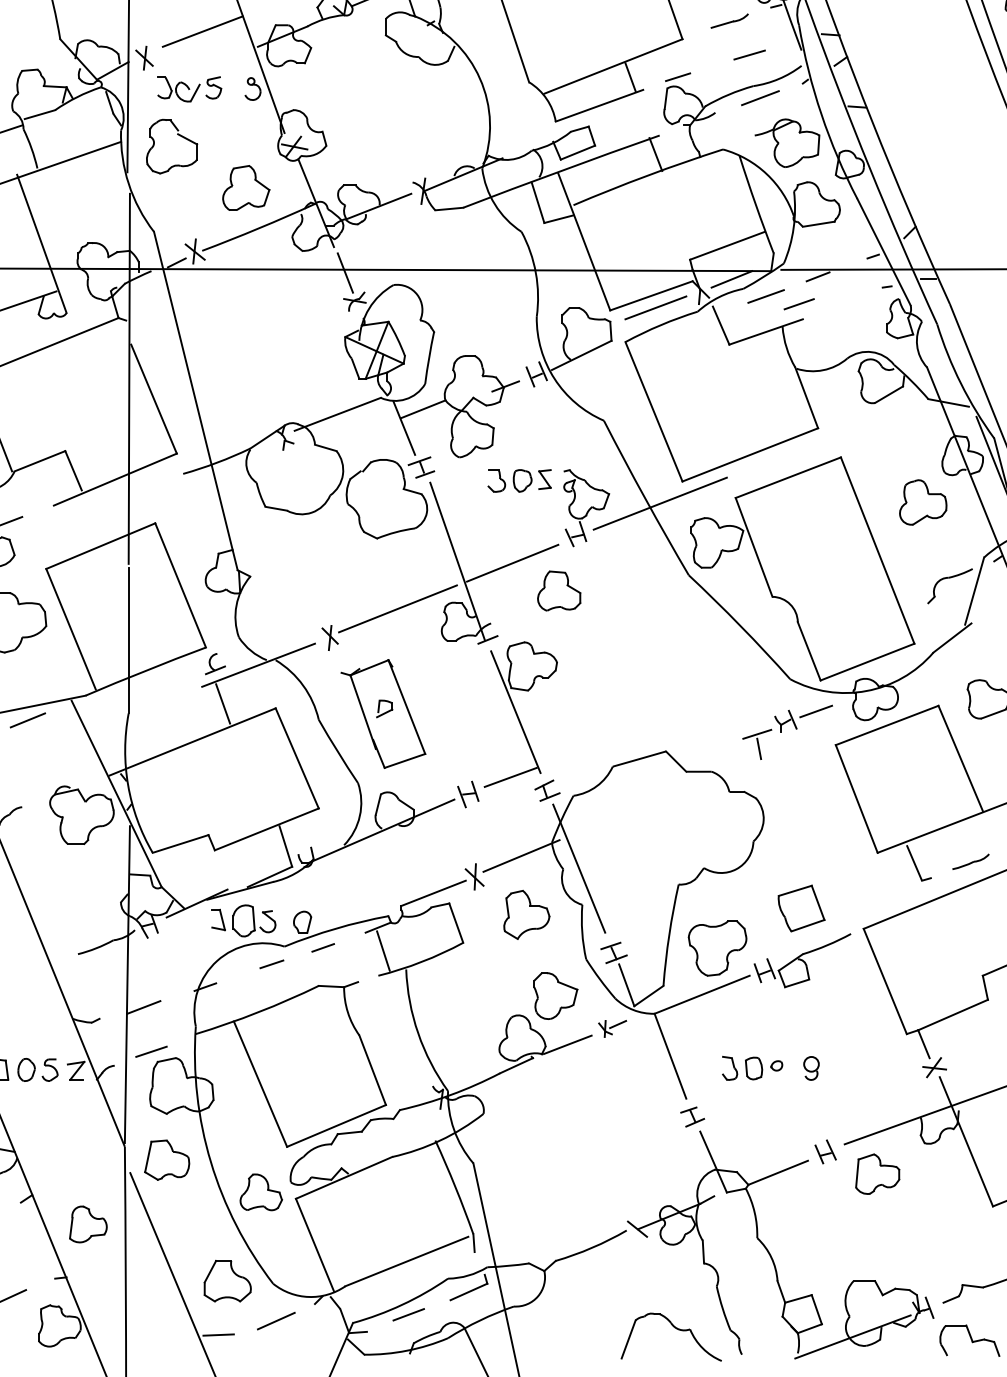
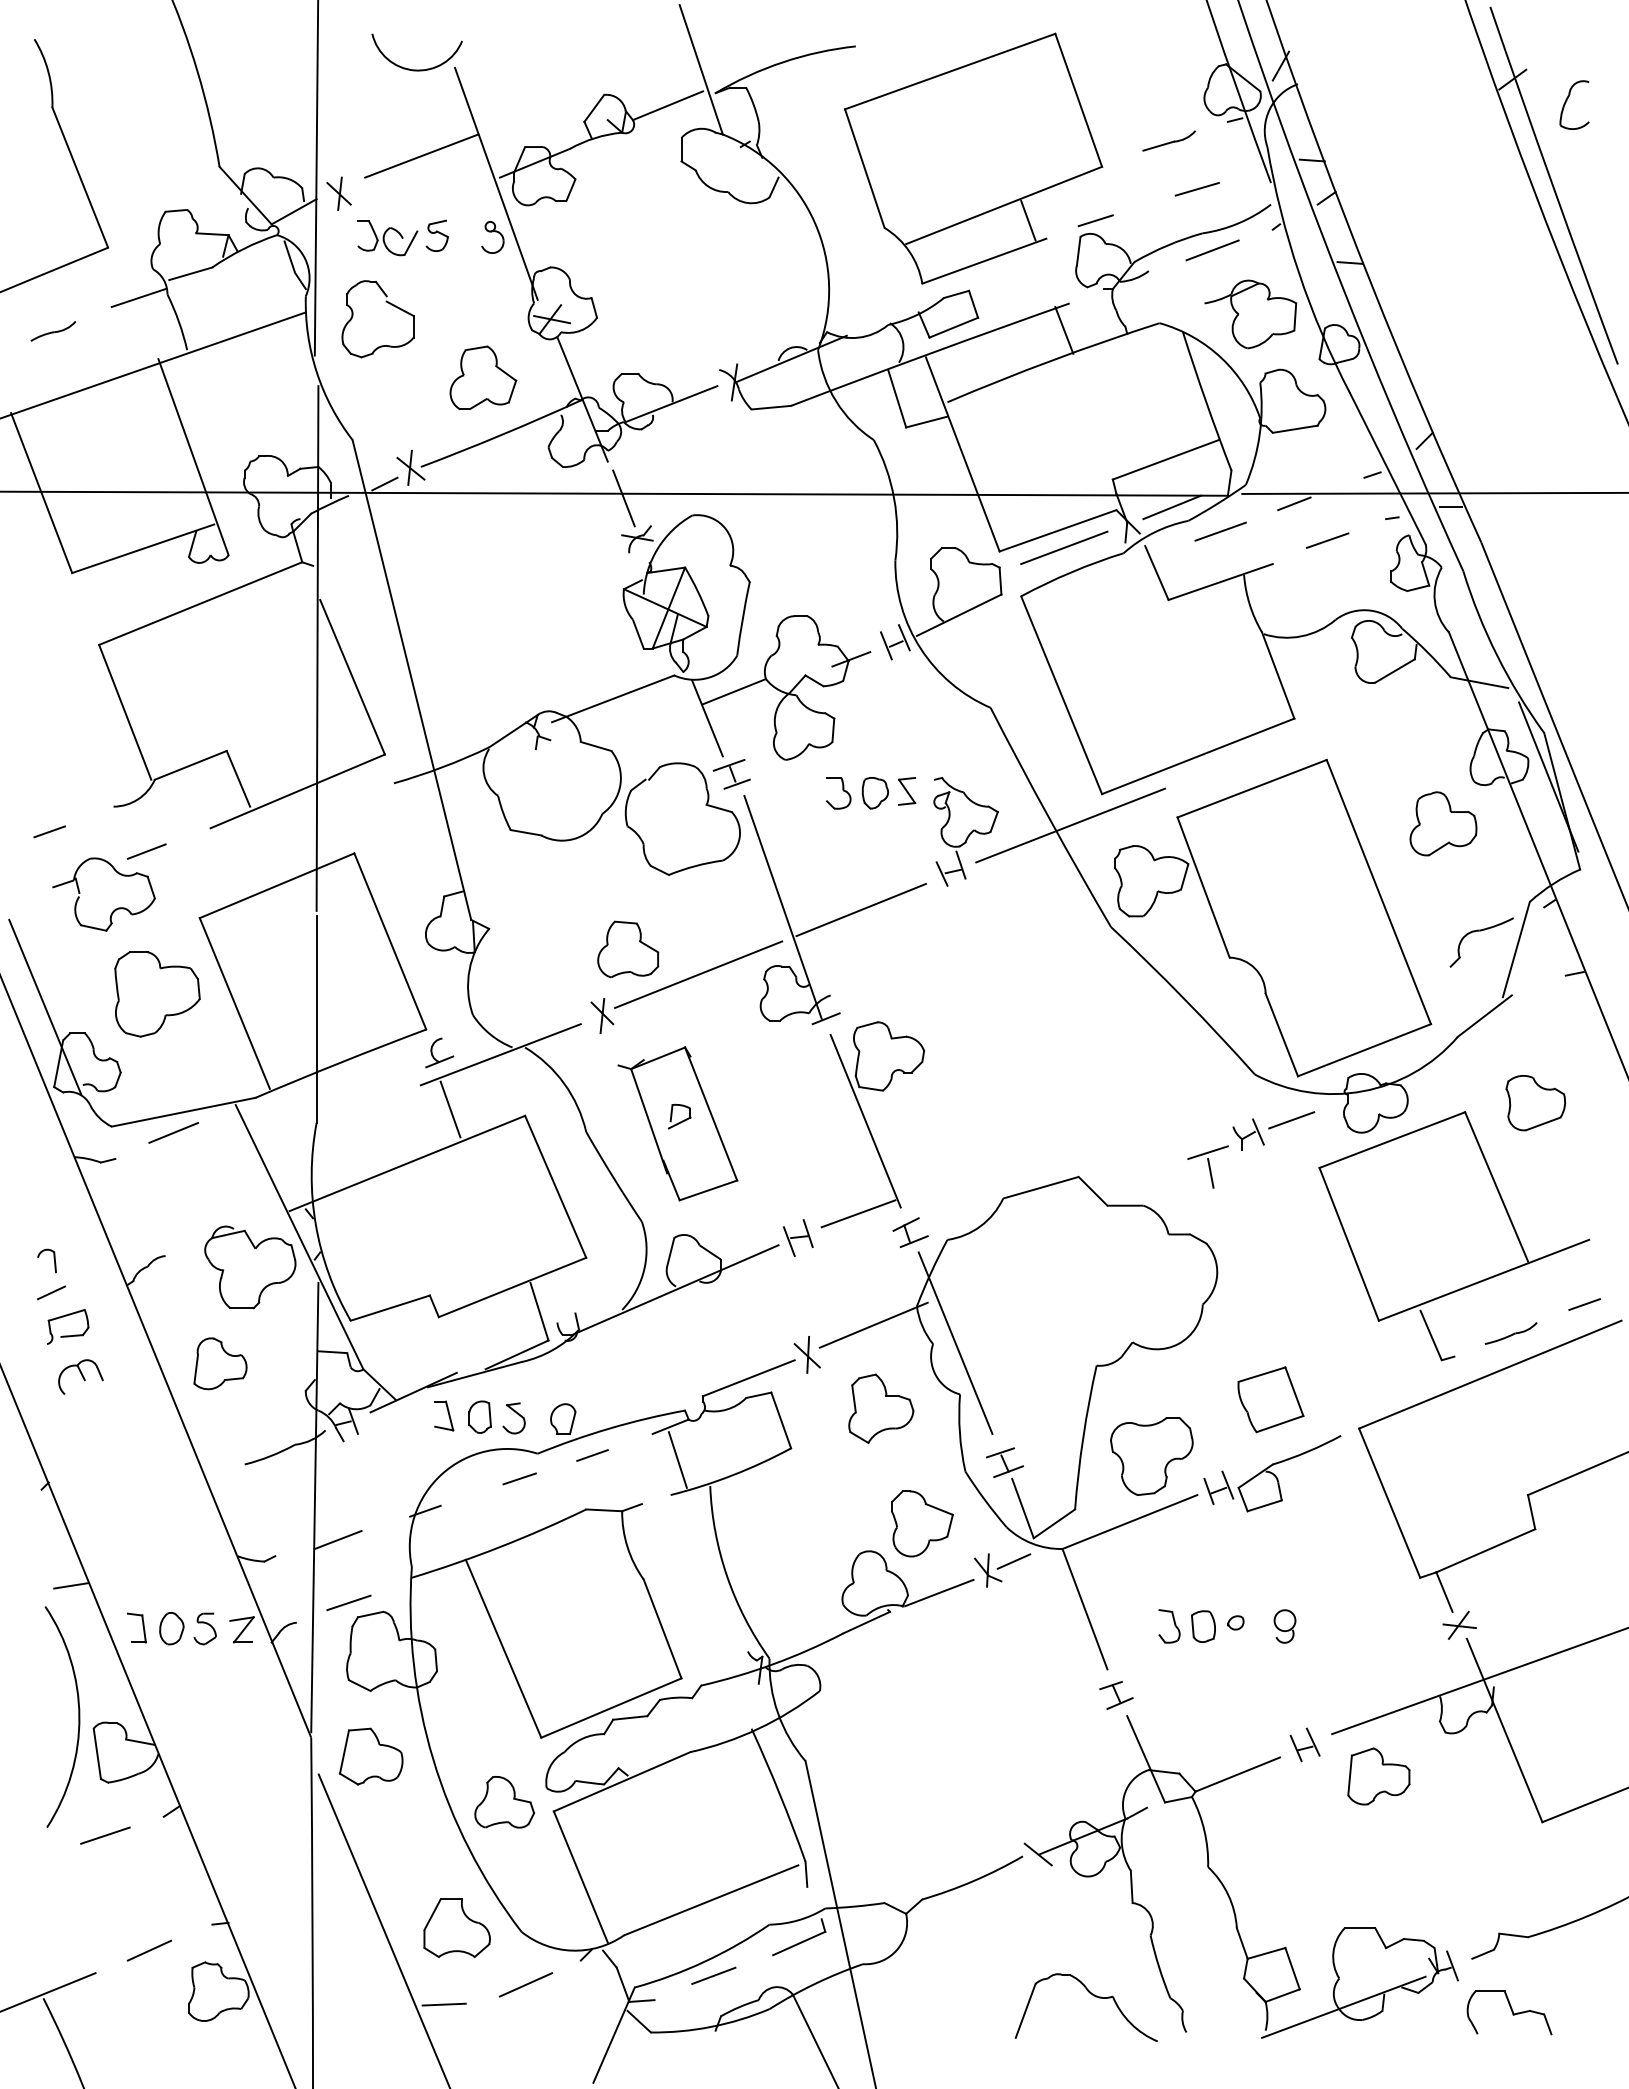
line: (799, 304) -> (1327, 540), moved
part: (559, 591) -> (628, 949), moved
part: (243, 920) -> (479, 1416), size x0.71
part: (612, 1028) -> (1002, 1570), size x1.43
part: (88, 1224) -> (220, 1363), moved

